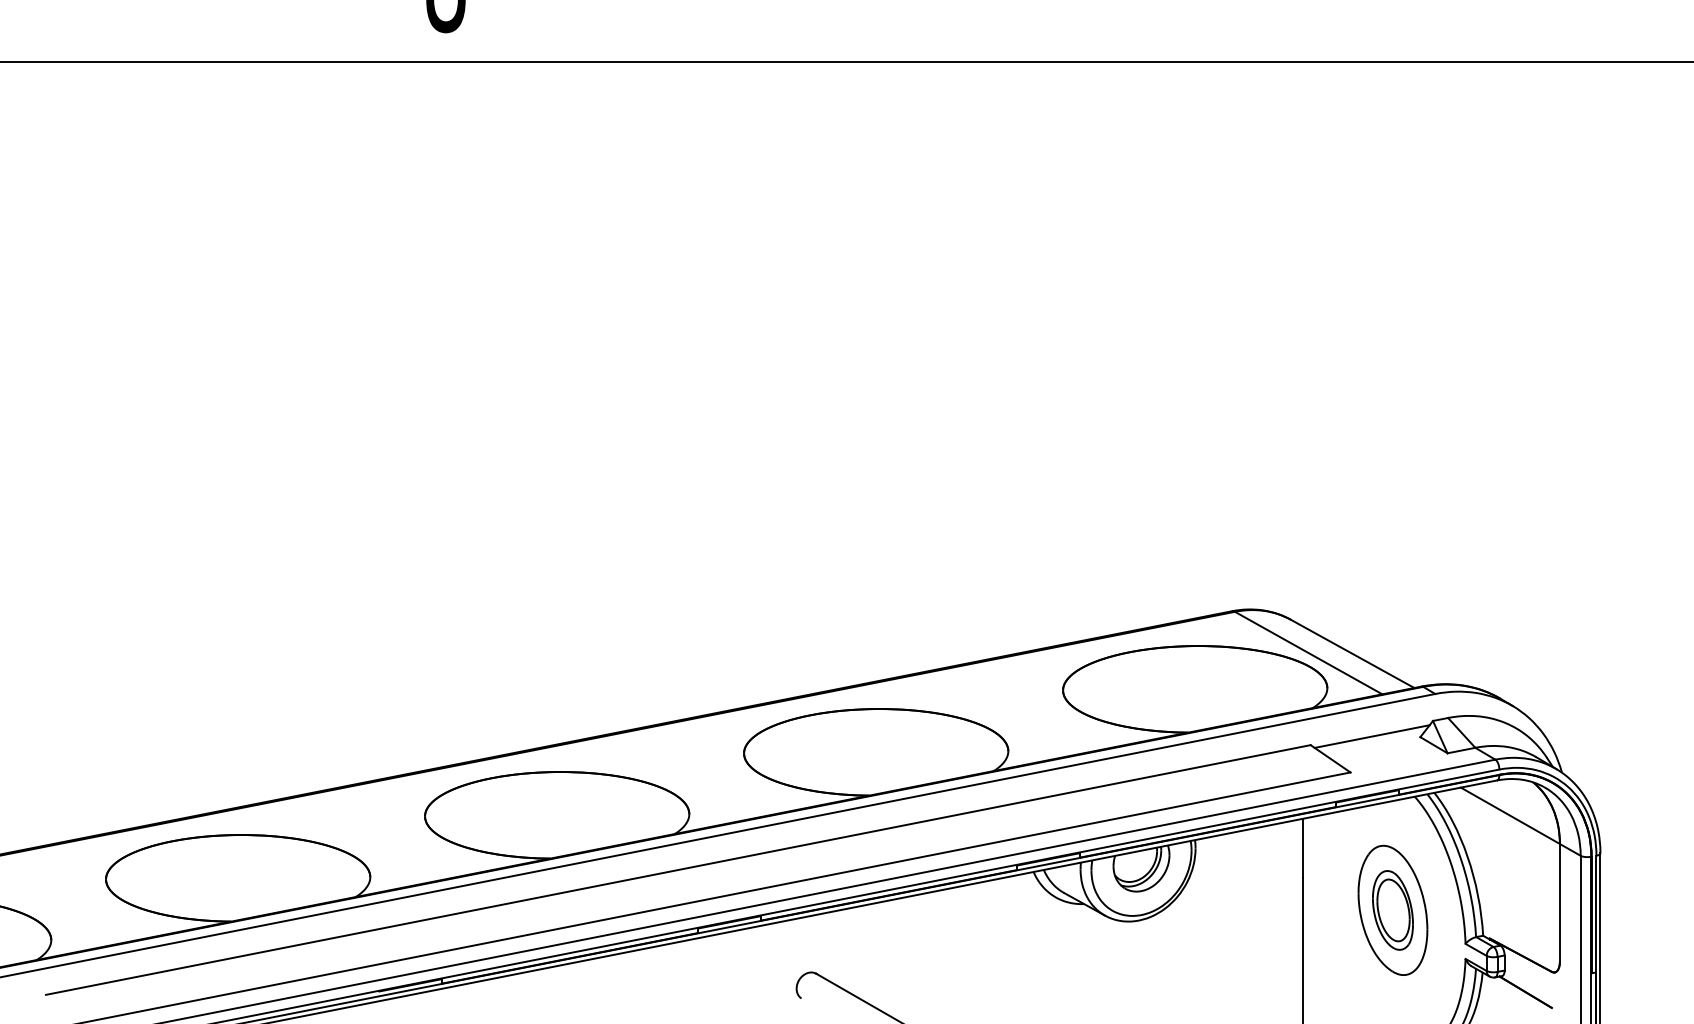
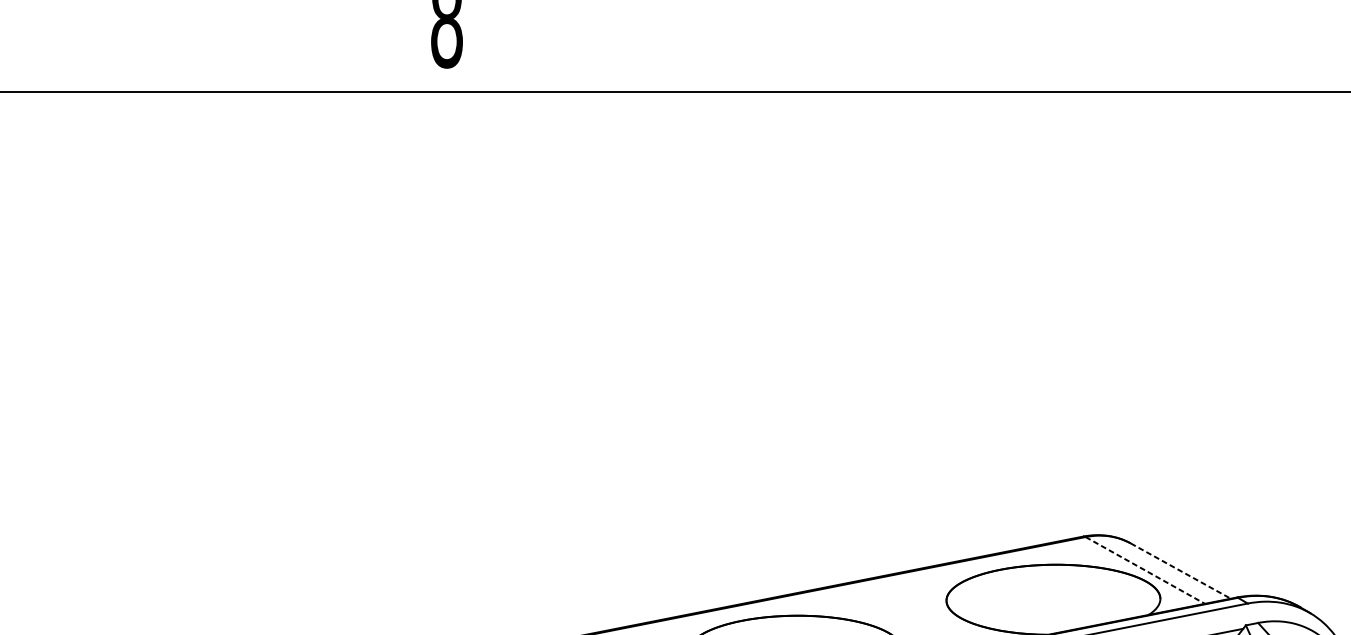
line: (1309, 653) -> (1145, 570), solid -> dashed
line: (1352, 653) -> (1180, 570), solid -> dashed

